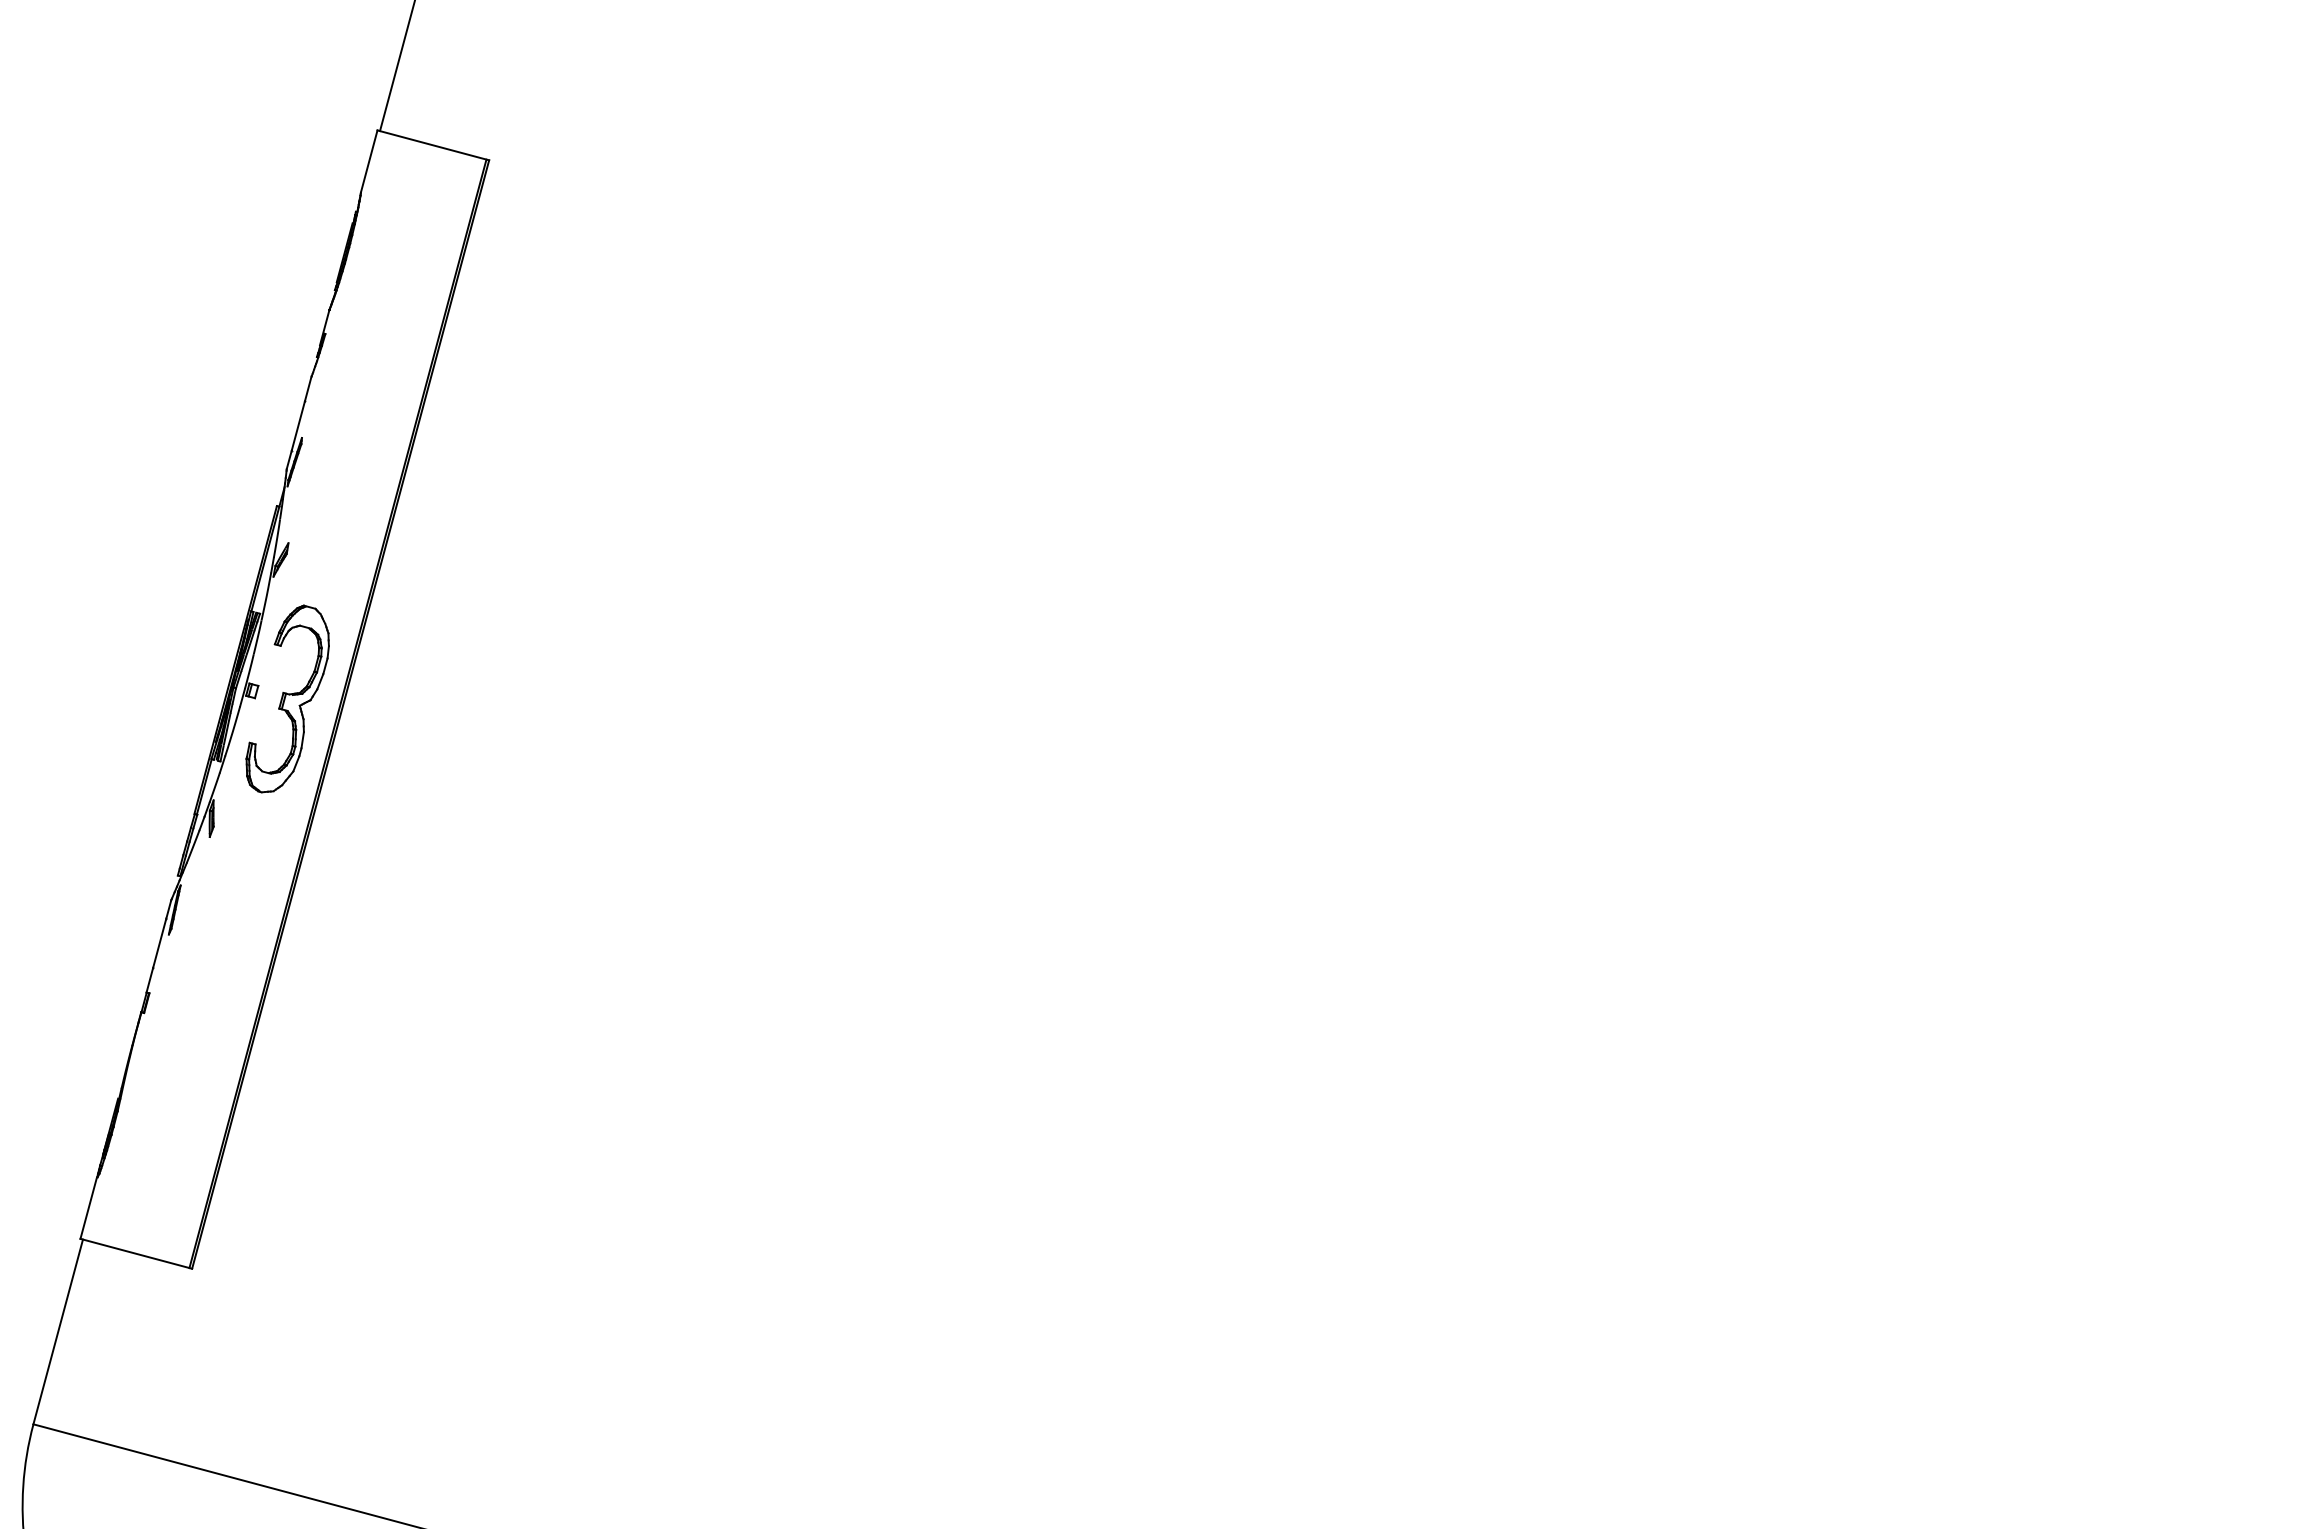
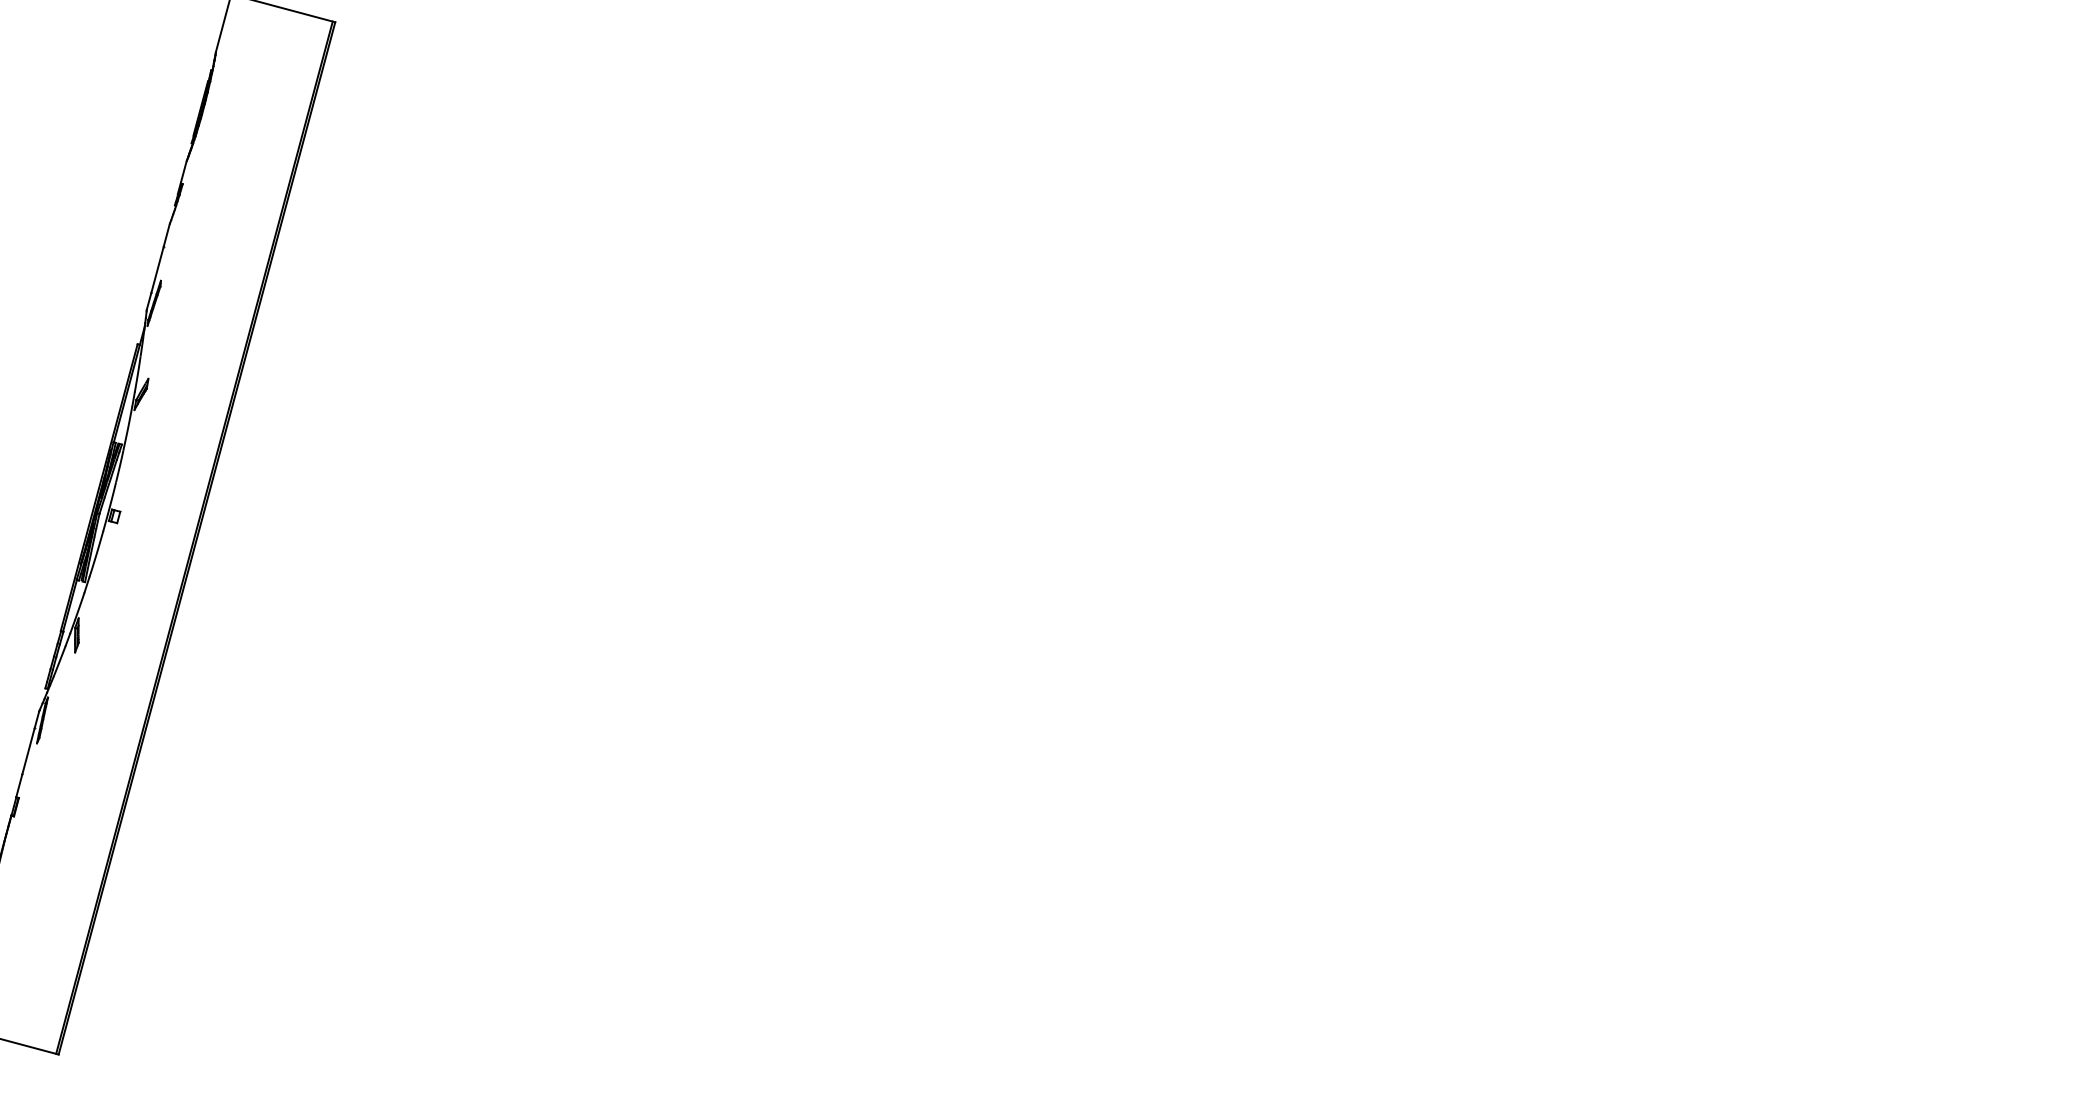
part: (287, 698) -> (147, 523), removed

